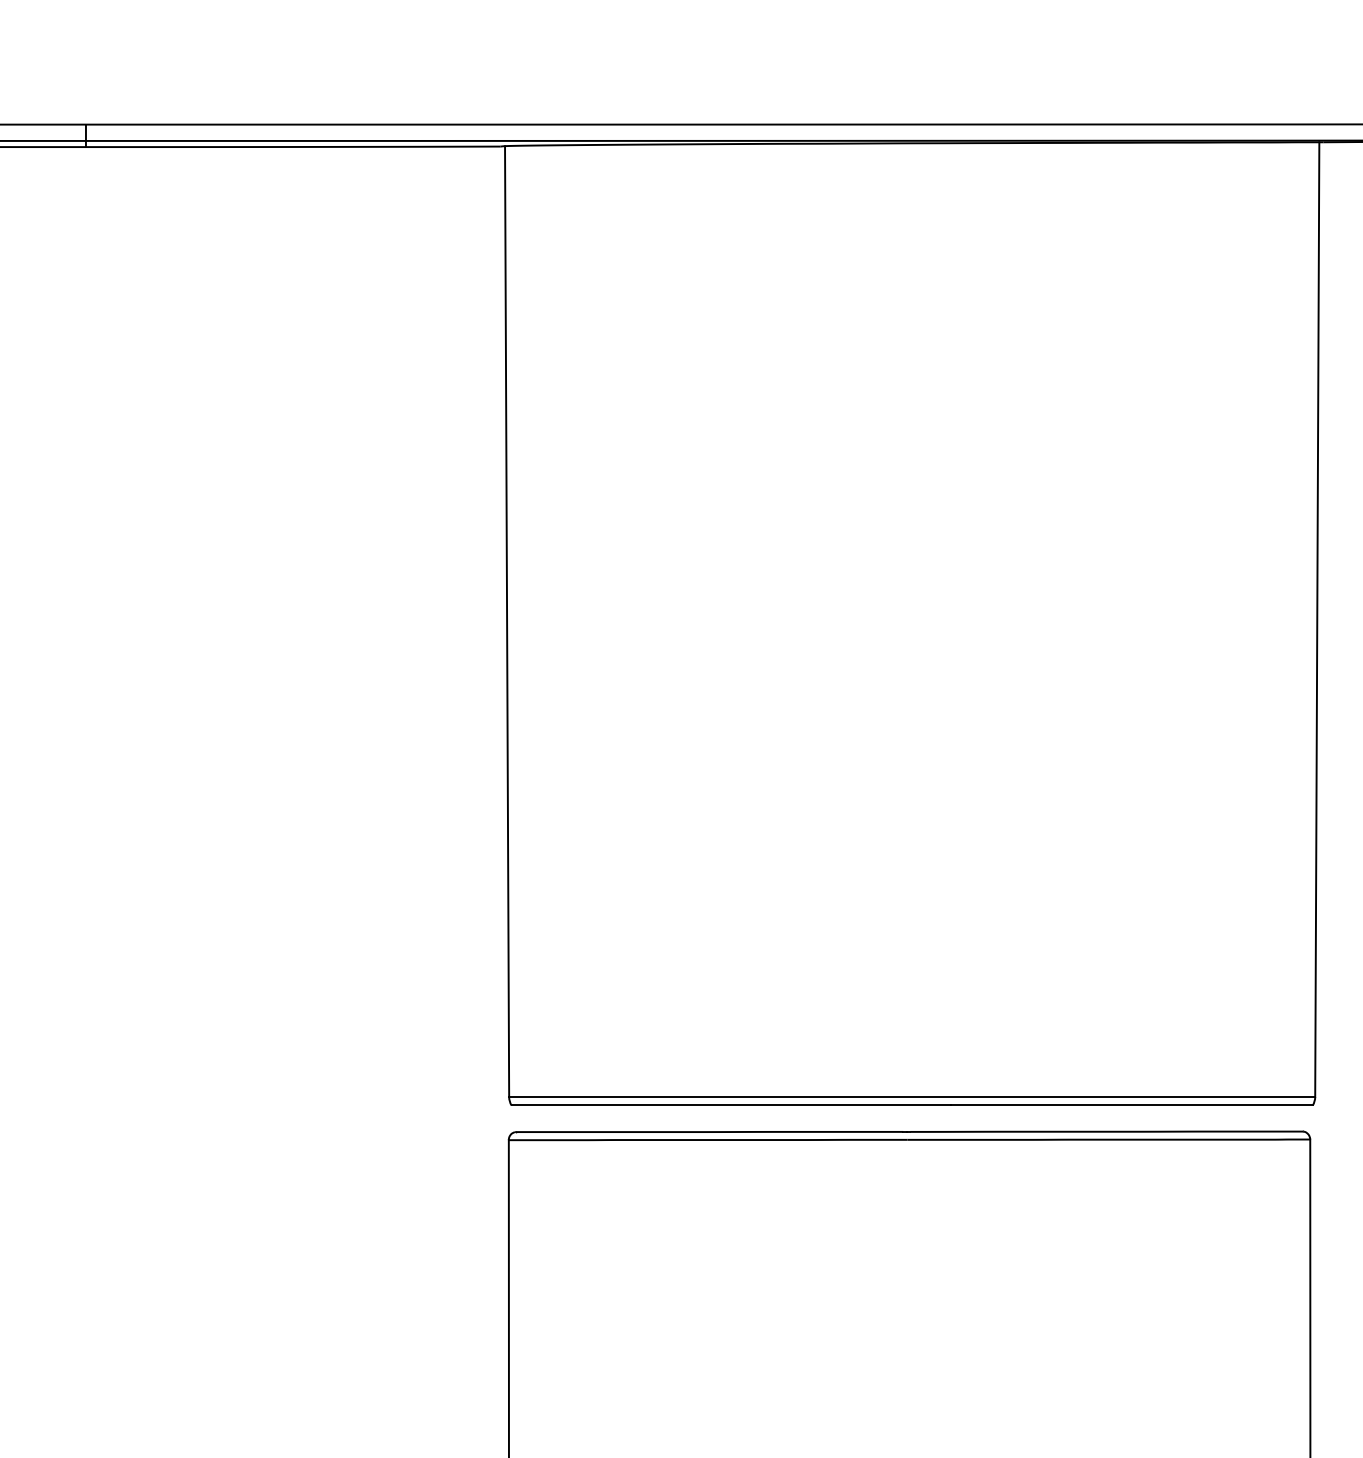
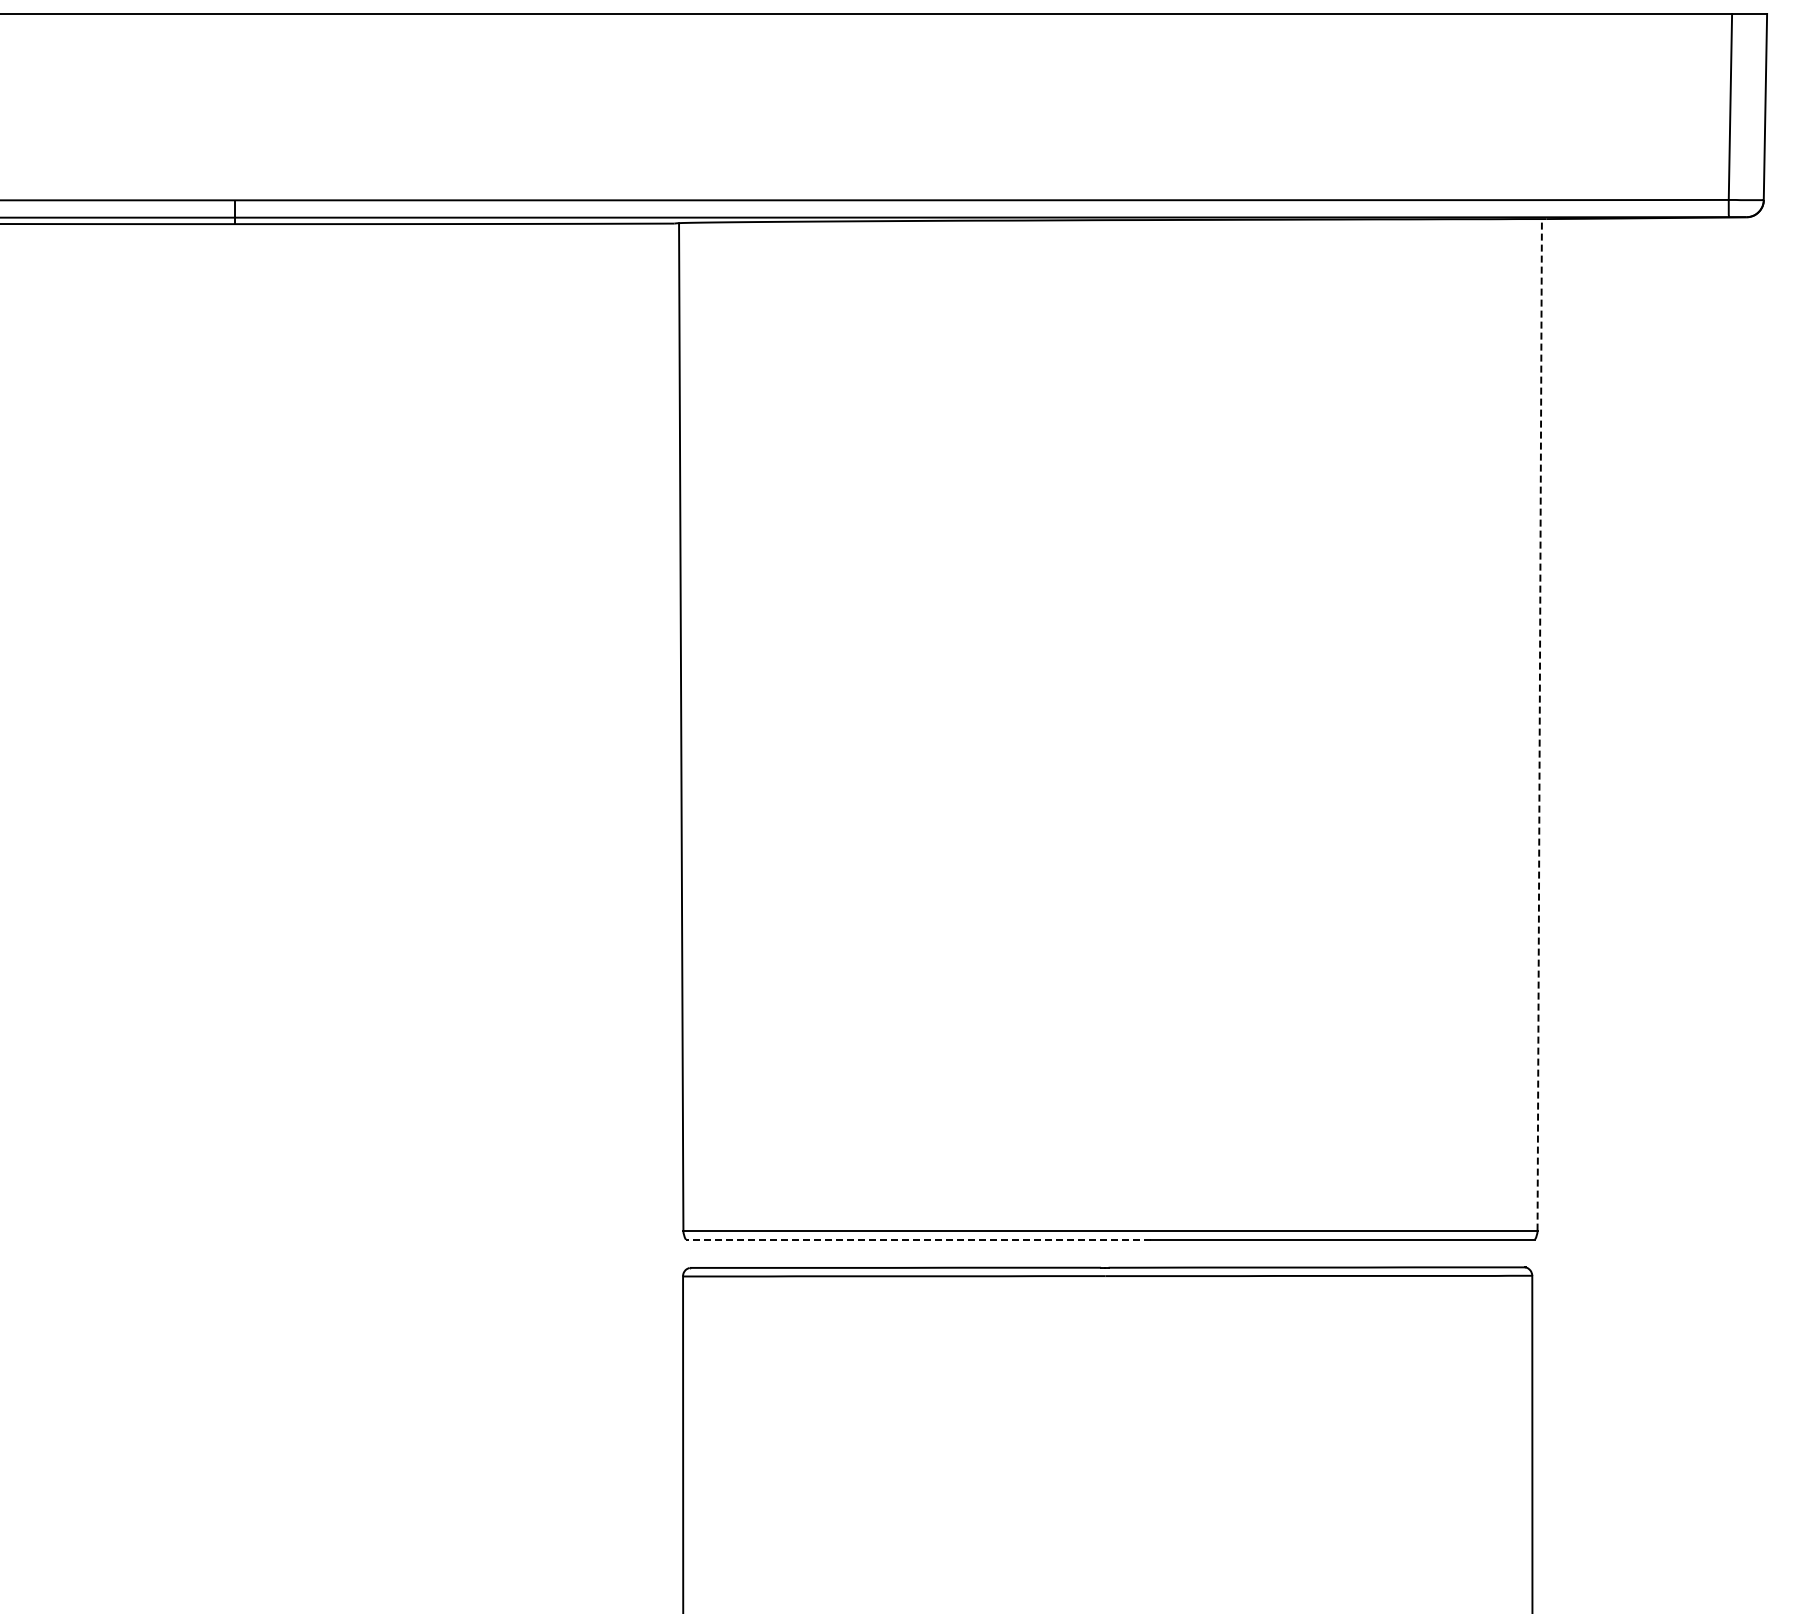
line: (1317, 619) -> (1539, 724), solid -> dashed
line: (731, 1105) -> (918, 1239), solid -> dashed

